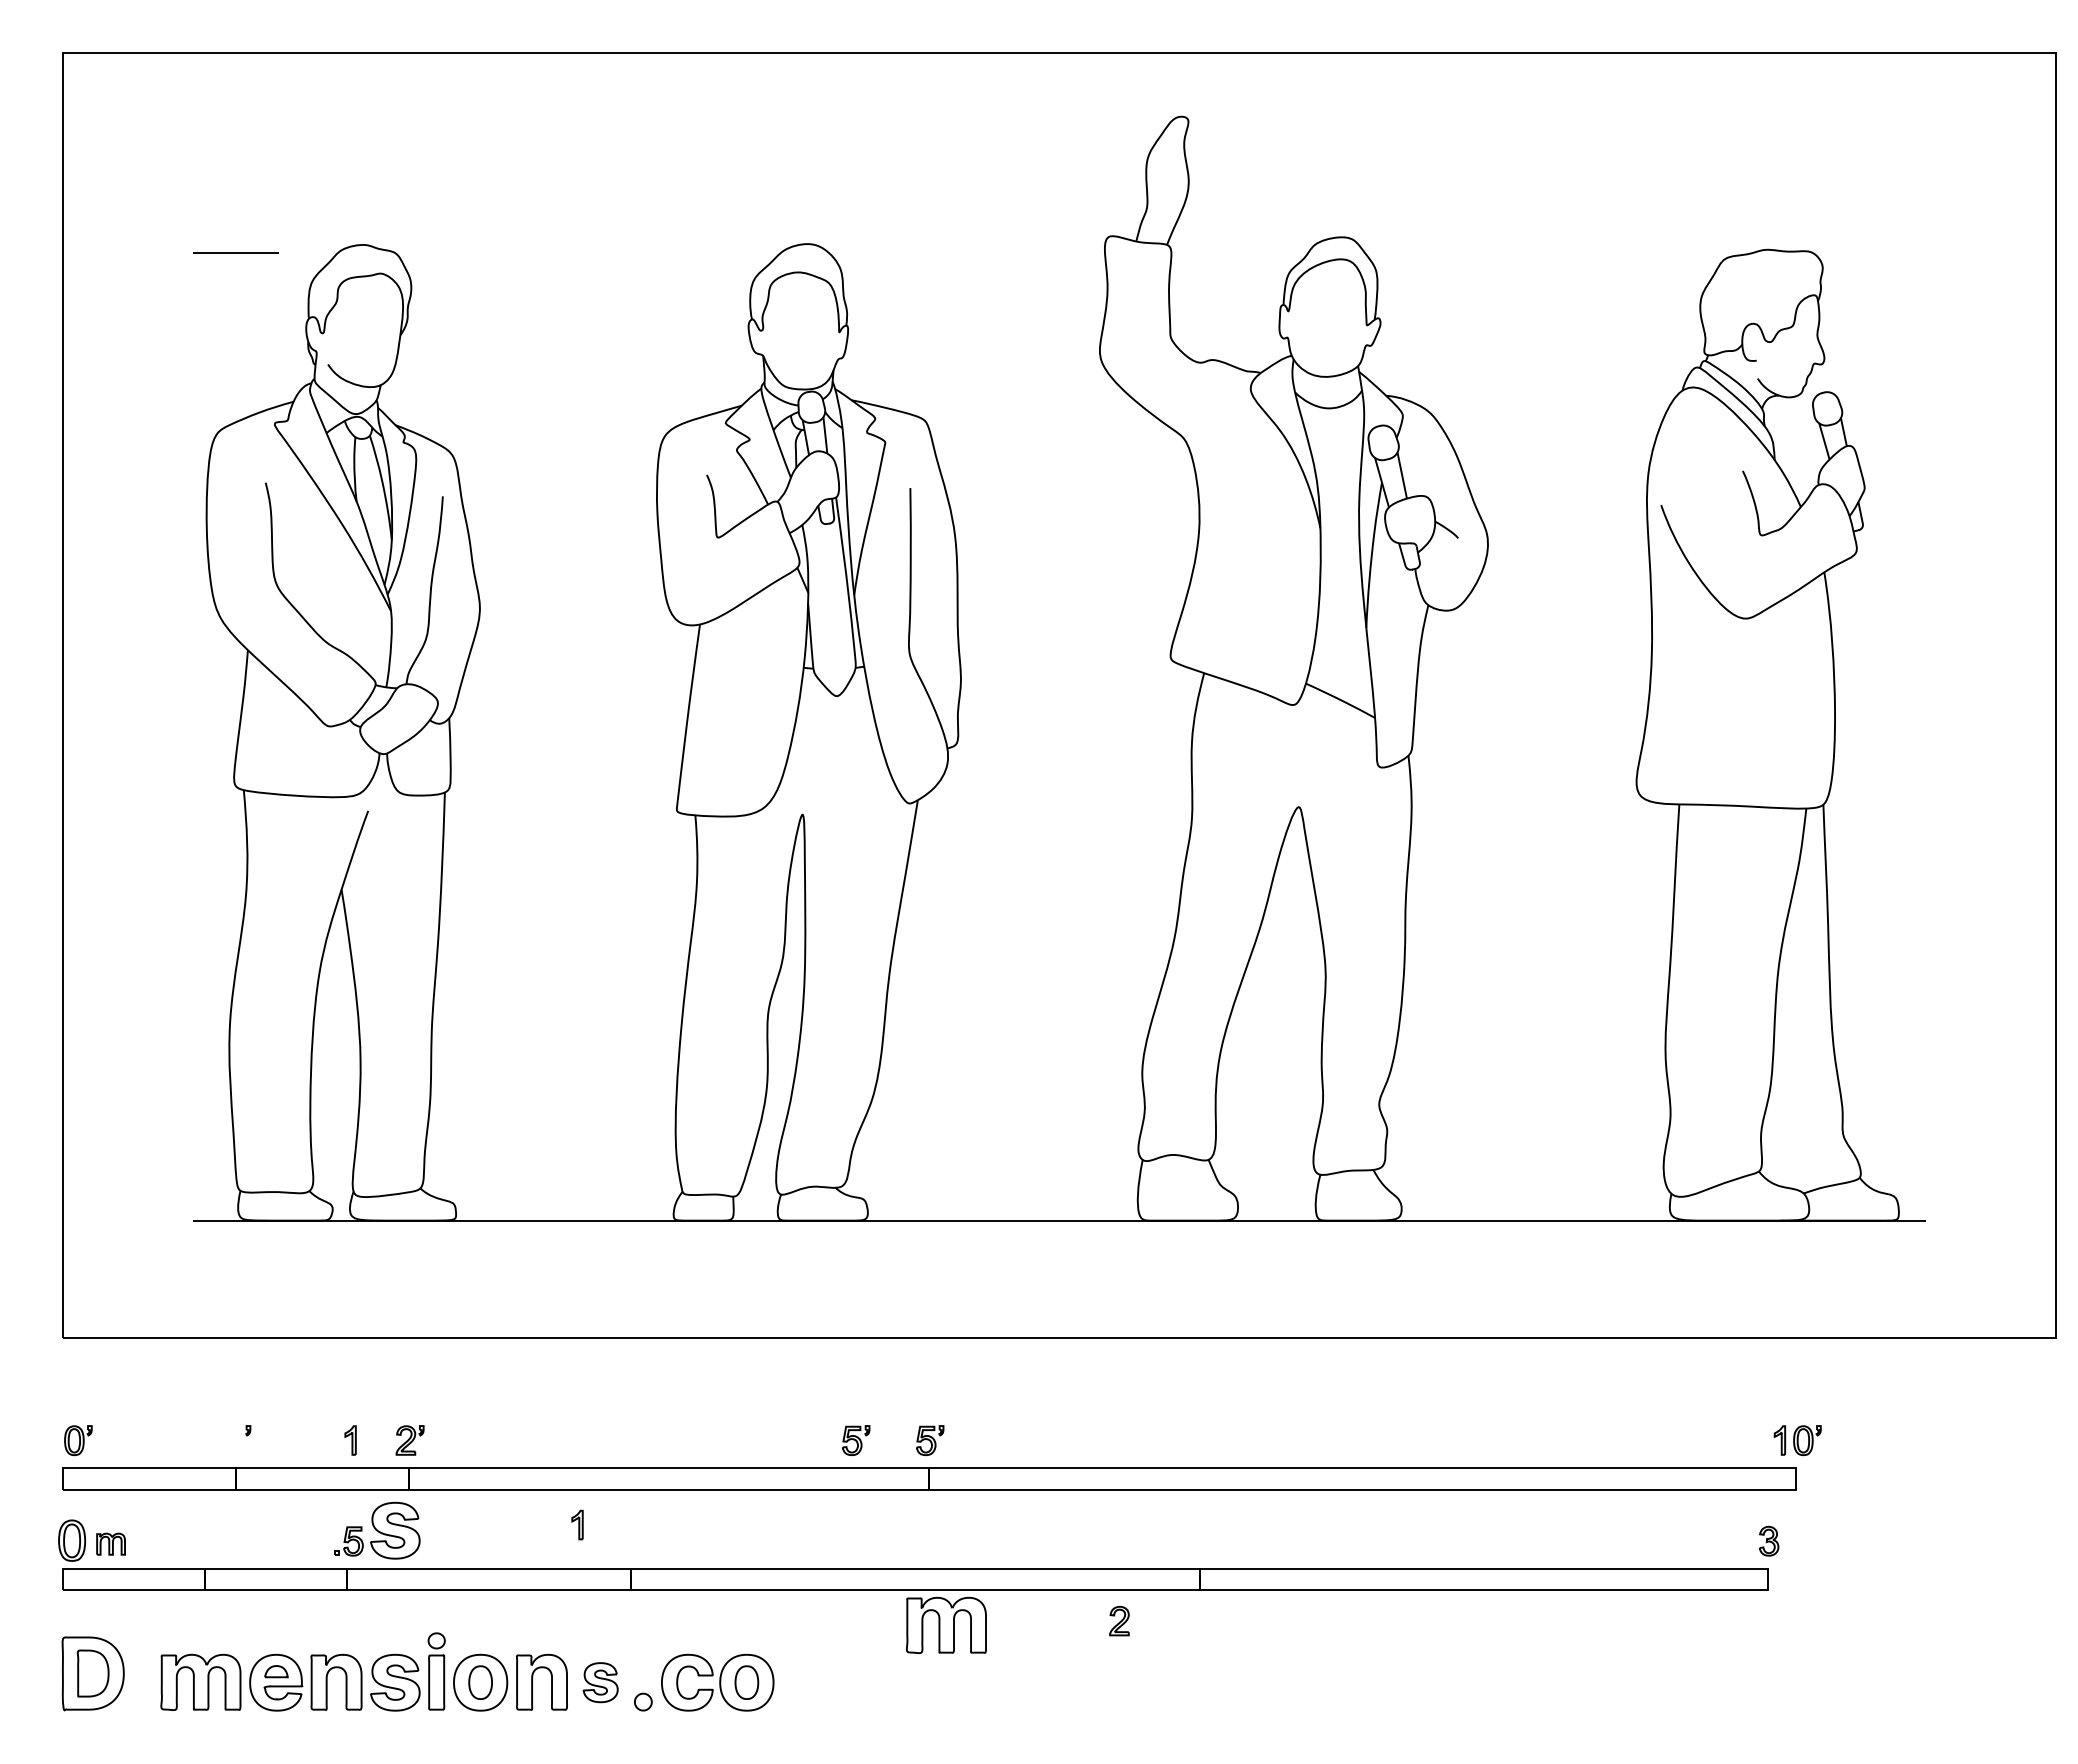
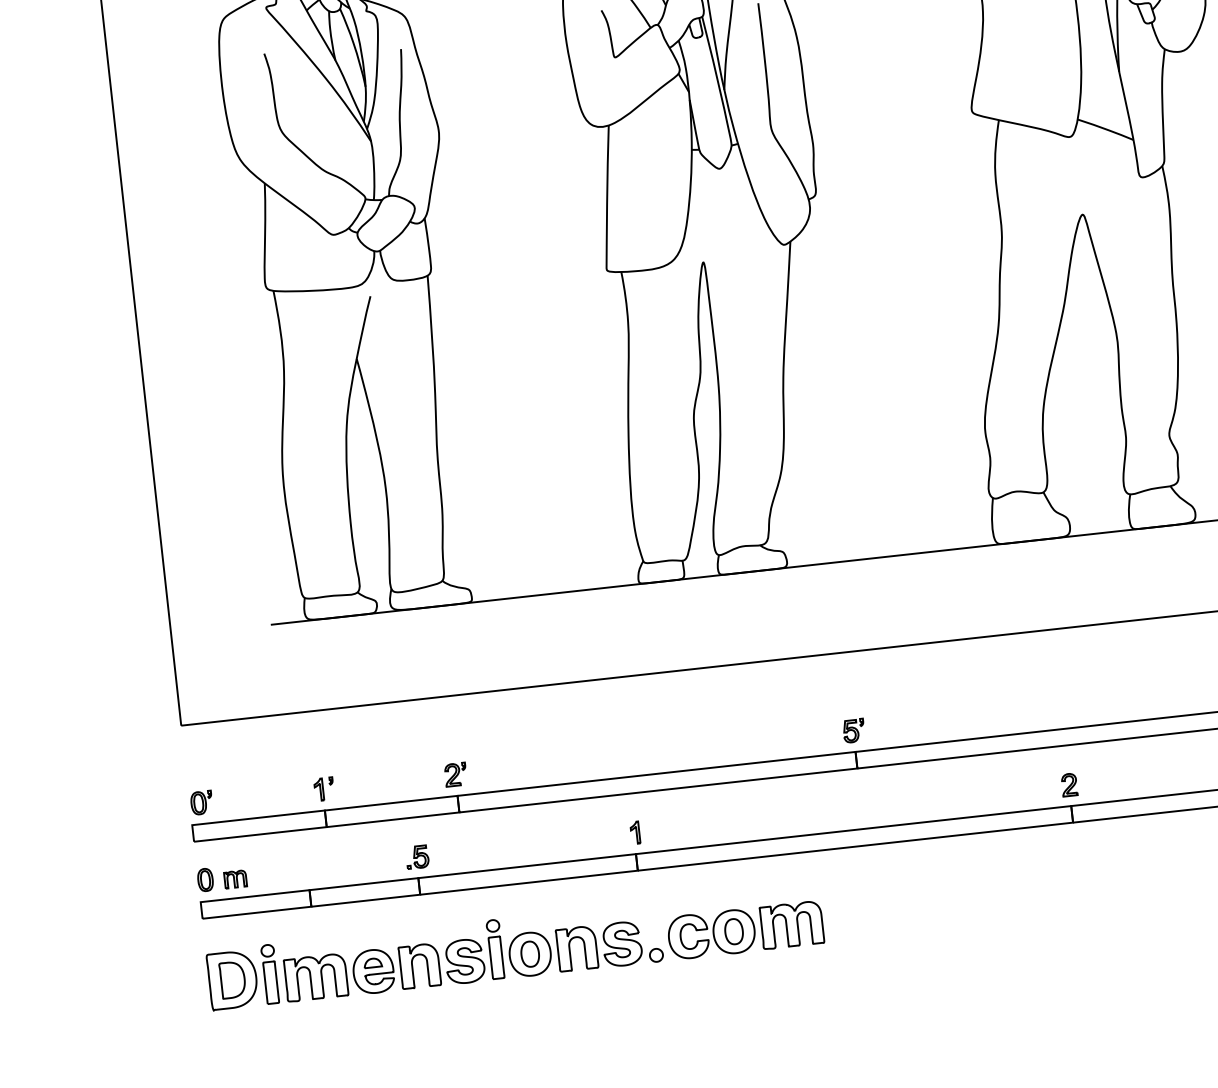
part: (350, 1440) -> (319, 789), moved
part: (856, 1440) -> (797, 737), removed
part: (577, 1524) -> (635, 832), moved
part: (395, 1530) -> (452, 844), removed
part: (72, 1540) -> (205, 879), size x0.71
part: (1119, 1620) -> (1069, 784), moved
part: (946, 1624) -> (791, 924), moved
part: (142, 1671) -> (270, 974), added
part: (600, 1682) -> (621, 943), size x1.43

